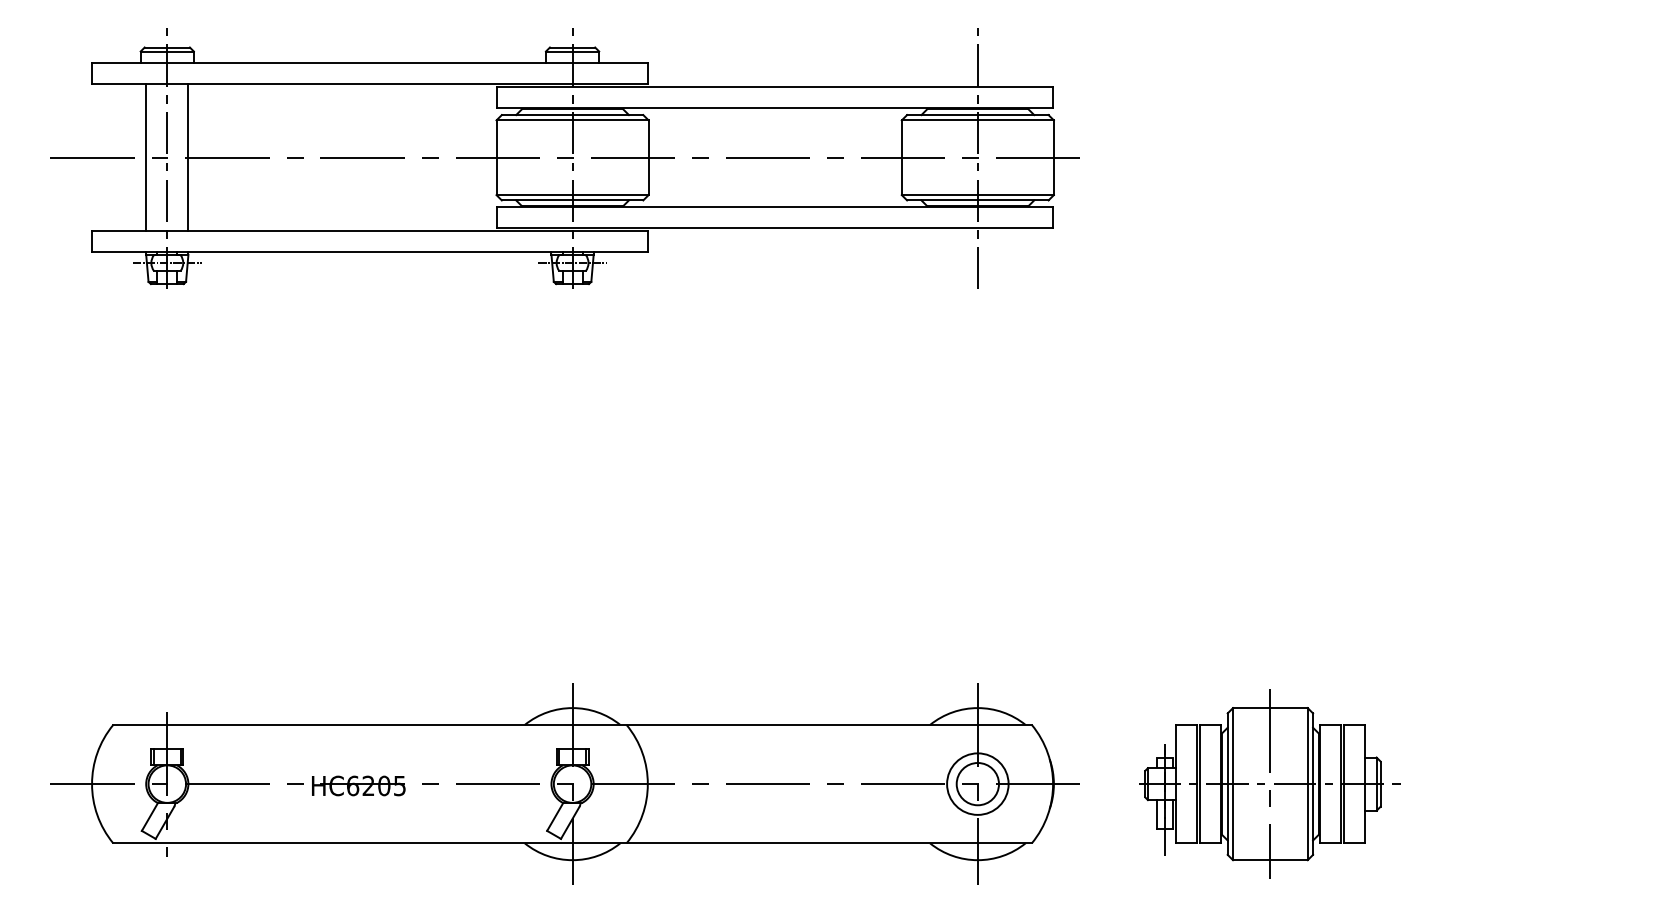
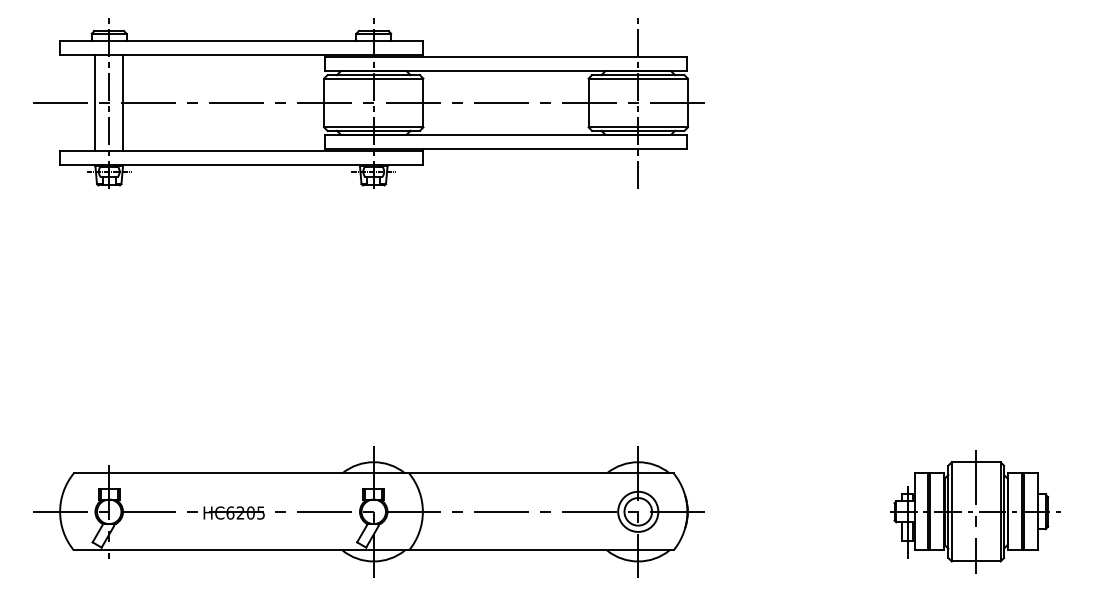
part: (1269, 783) -> (975, 511), moved

